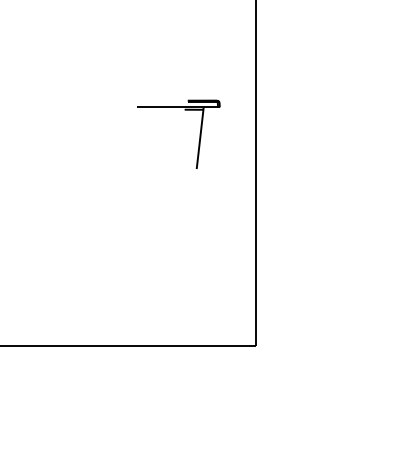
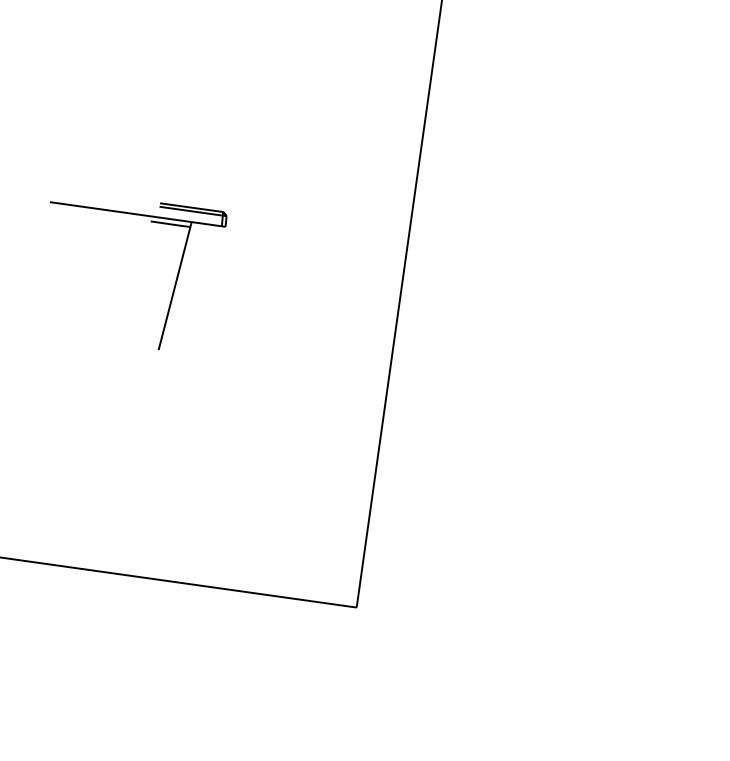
part: (199, 133) -> (175, 275), moved

